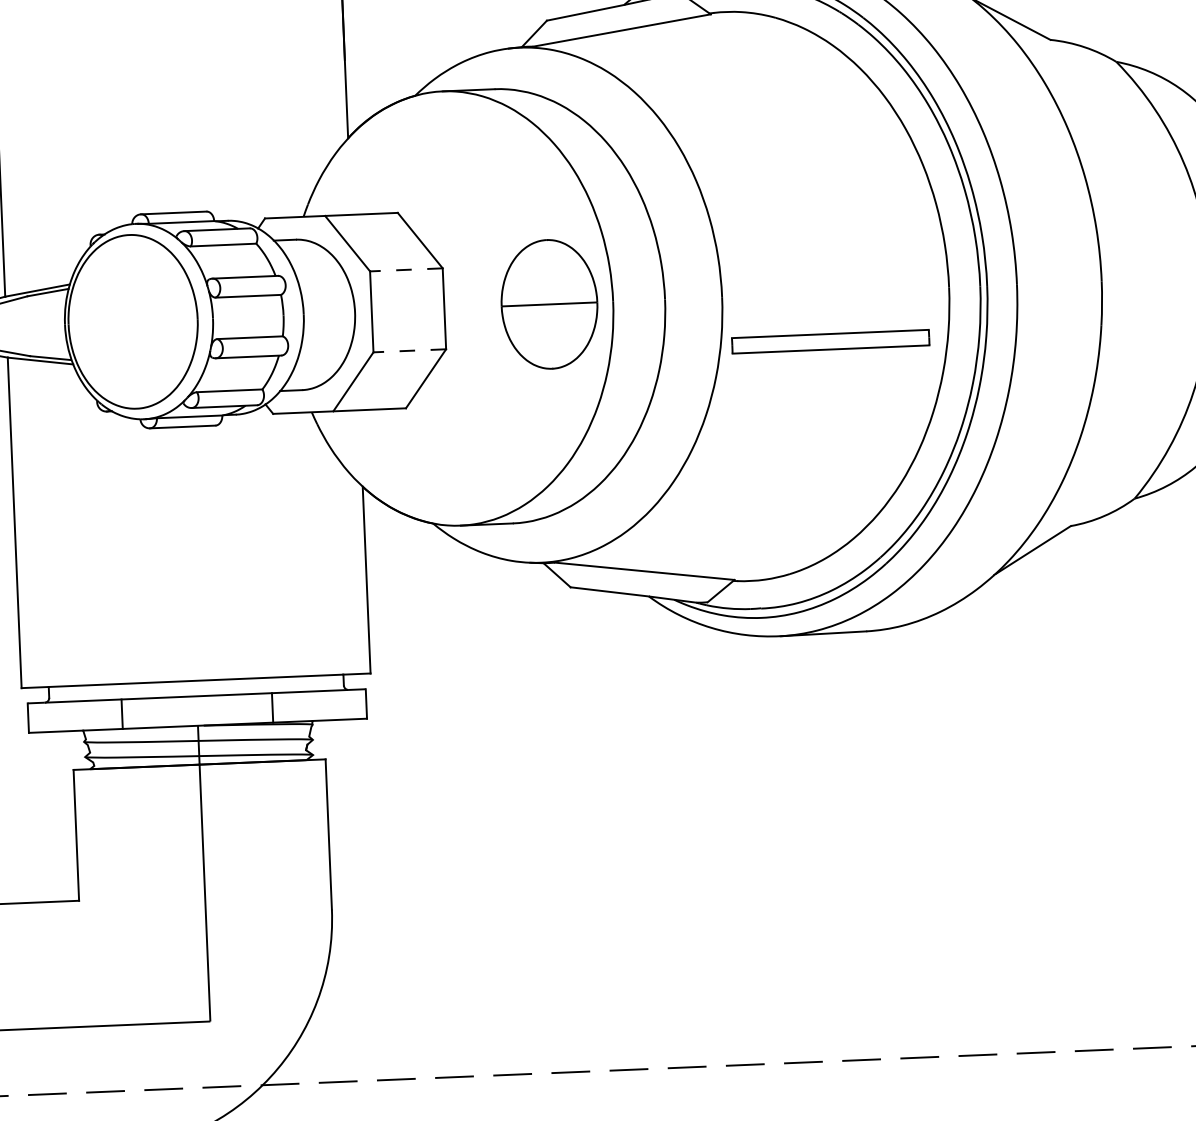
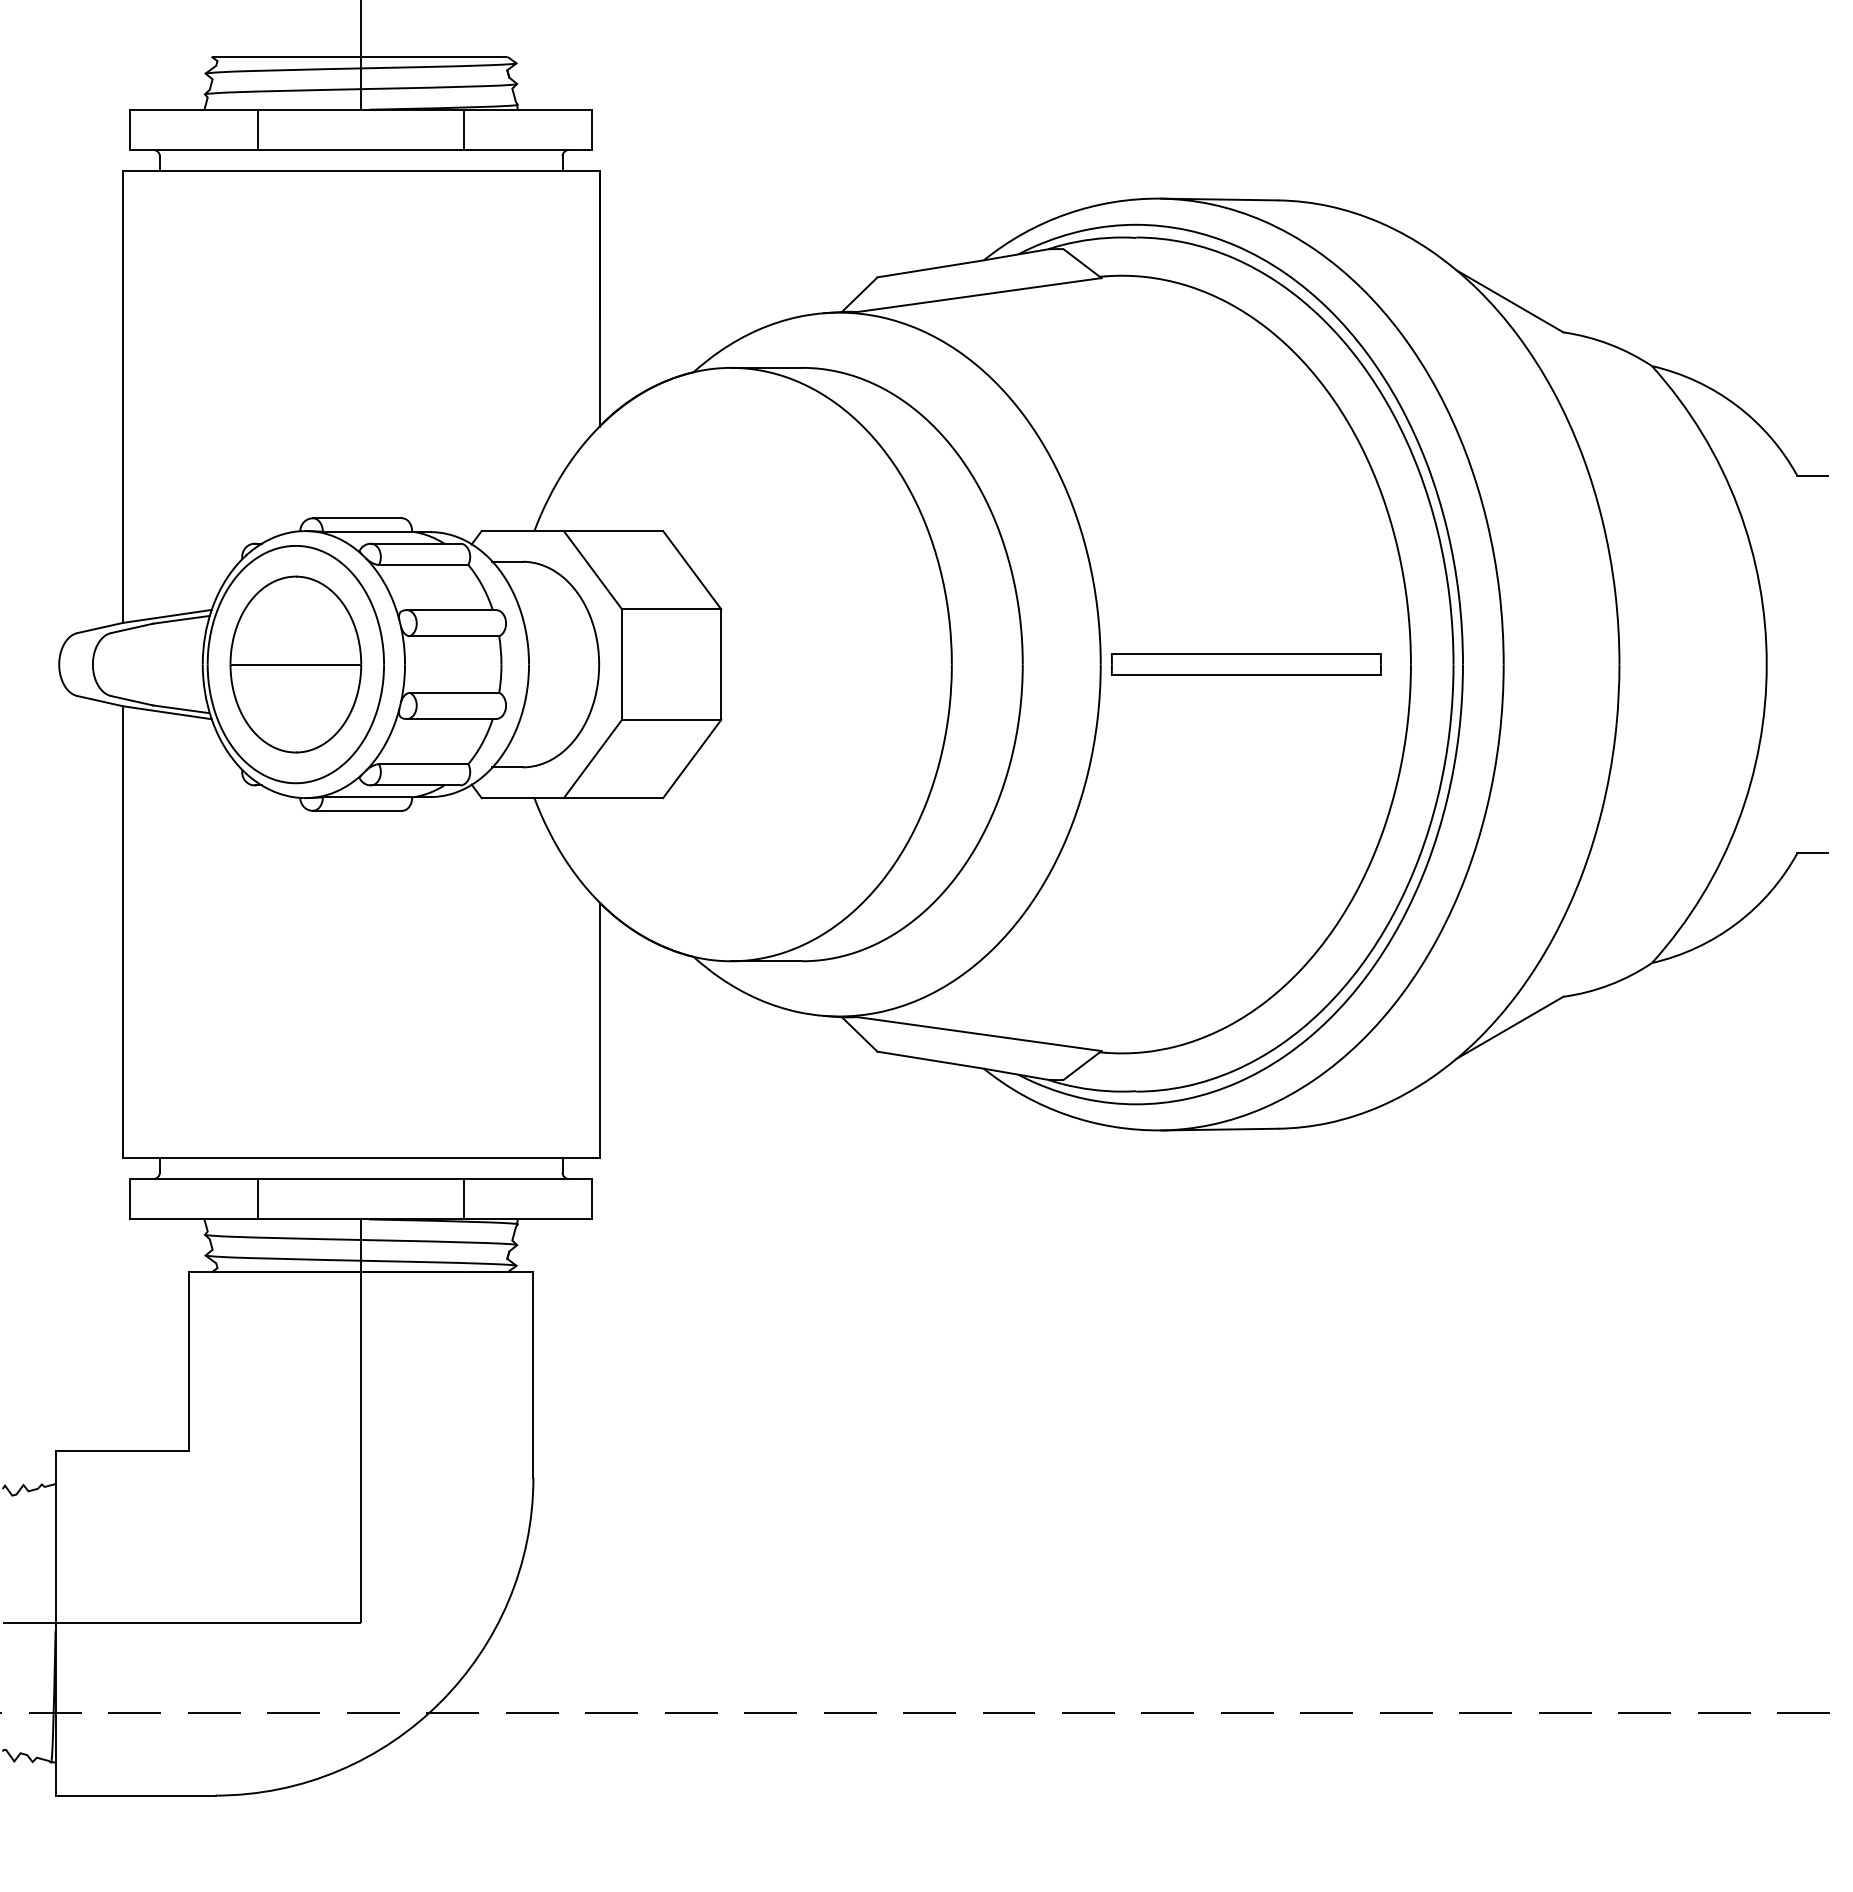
line: (406, 270) -> (671, 609), dashed -> solid
part: (549, 304) -> (295, 664), moved
part: (830, 341) -> (1245, 664), moved
line: (409, 350) -> (671, 719), dashed -> solid

